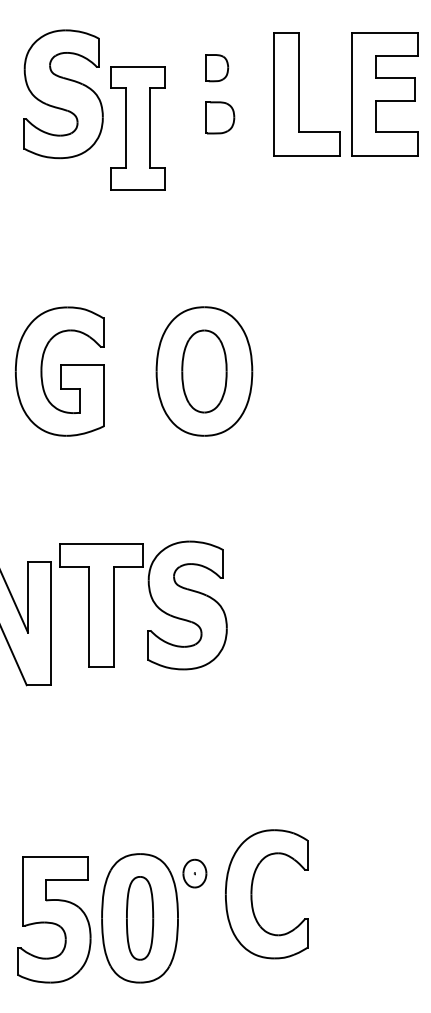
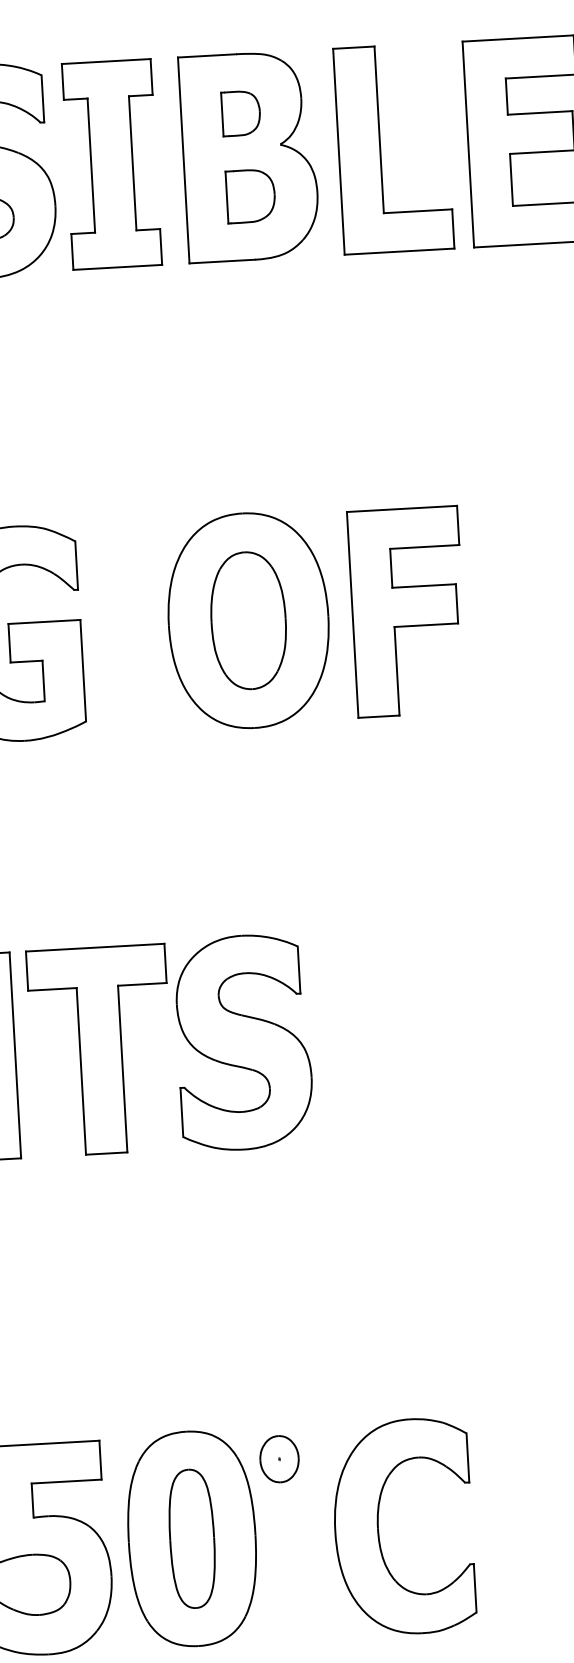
part: (220, 93) -> (249, 155), added
part: (137, 128) -> (111, 164), moved
part: (299, 371) -> (407, 611), added
part: (152, 601) -> (185, 1039), moved
part: (252, 894) -> (379, 1528), moved

